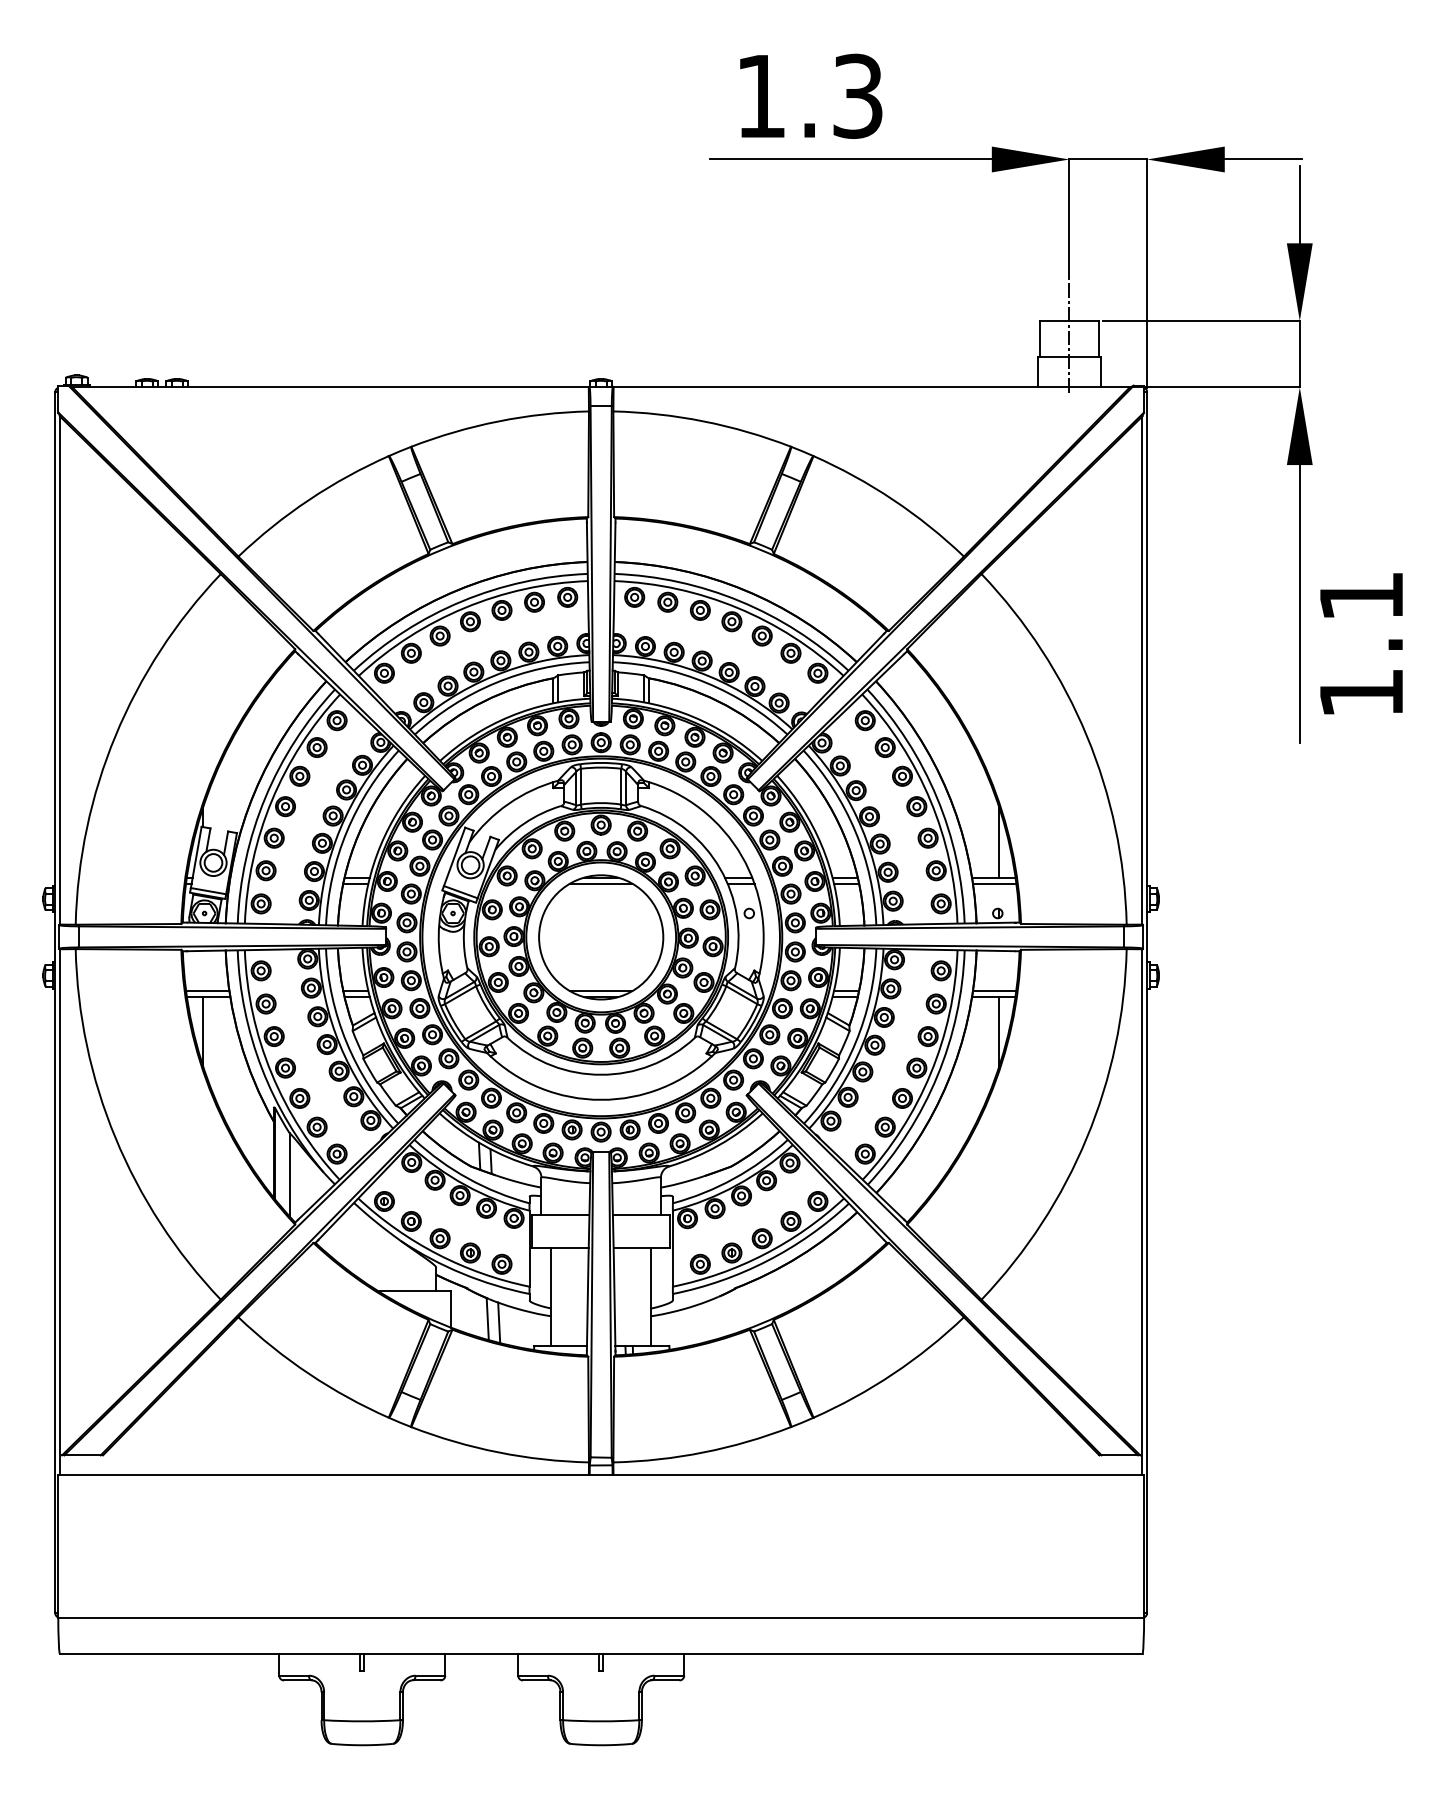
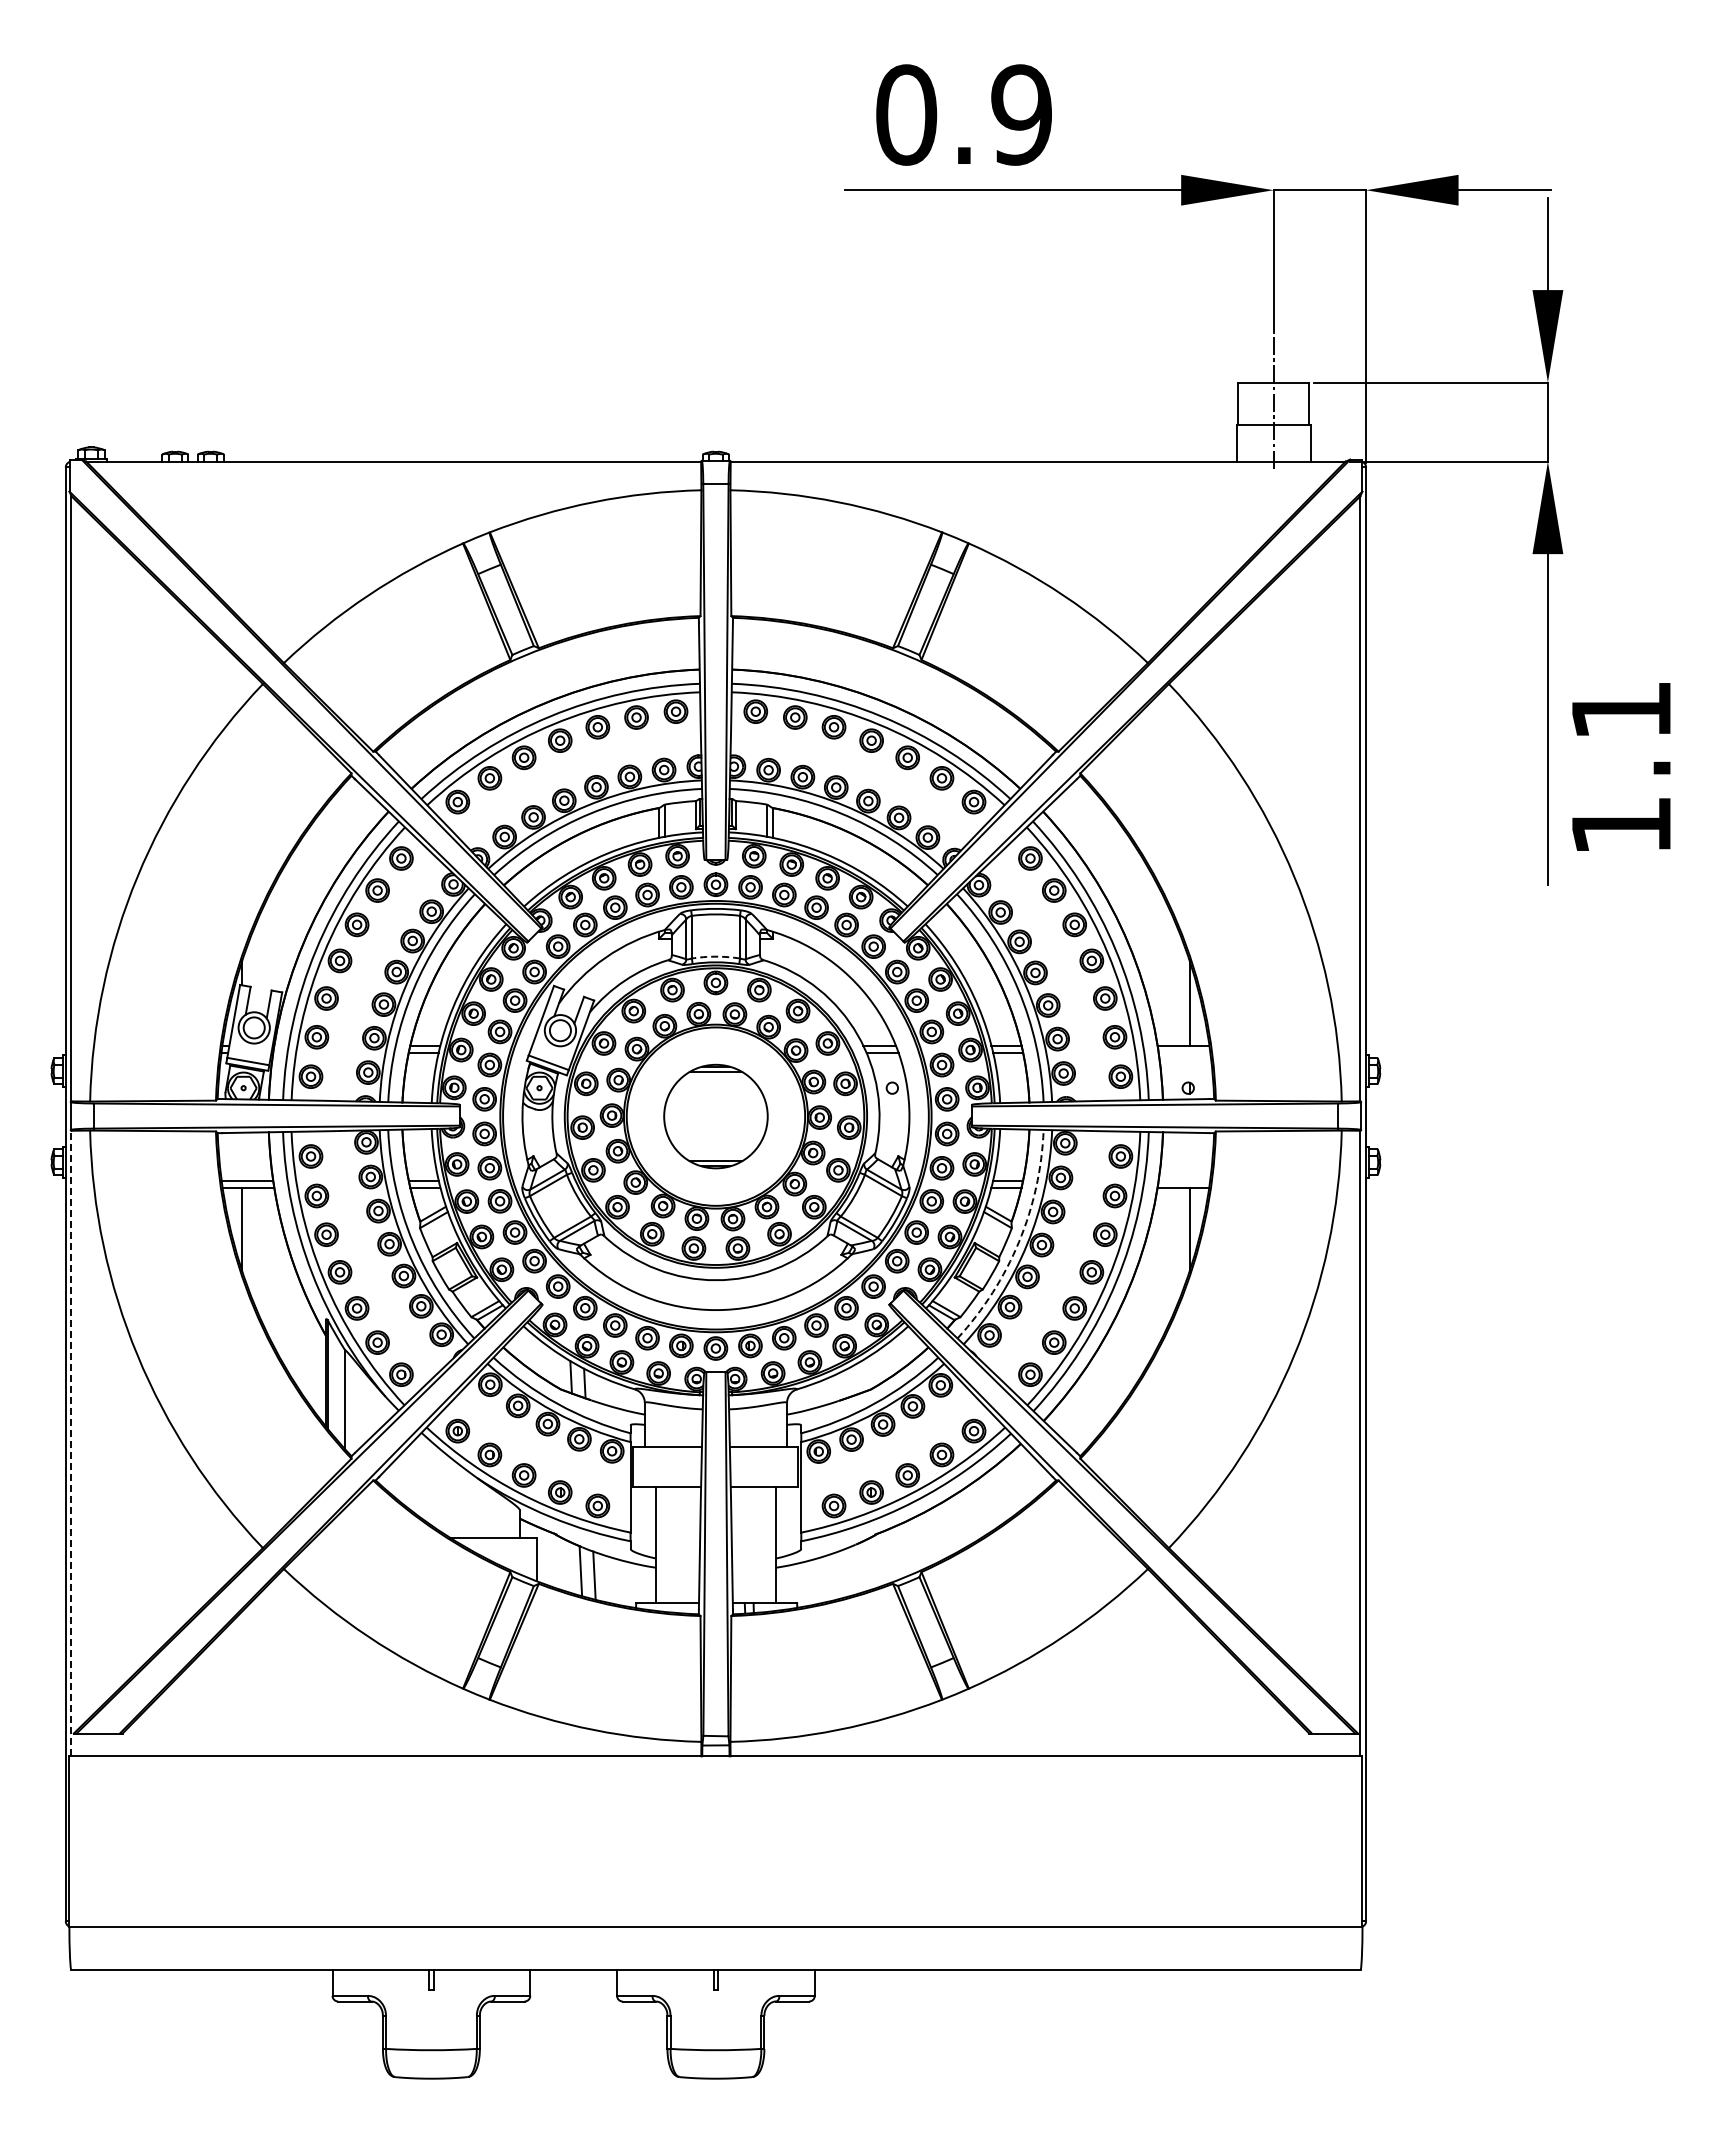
text: (809, 95) -> (963, 114), 1.3 -> 0.9
arc: (600, 802) -> (715, 956), solid -> dashed
line: (994, 883) -> (1184, 1052), removed
part: (600, 937) -> (715, 1116), size x0.7
line: (994, 991) -> (1184, 1180), removed
arc: (856, 1042) -> (1019, 1241), solid -> dashed
line: (60, 1211) -> (71, 1443), solid -> dashed

